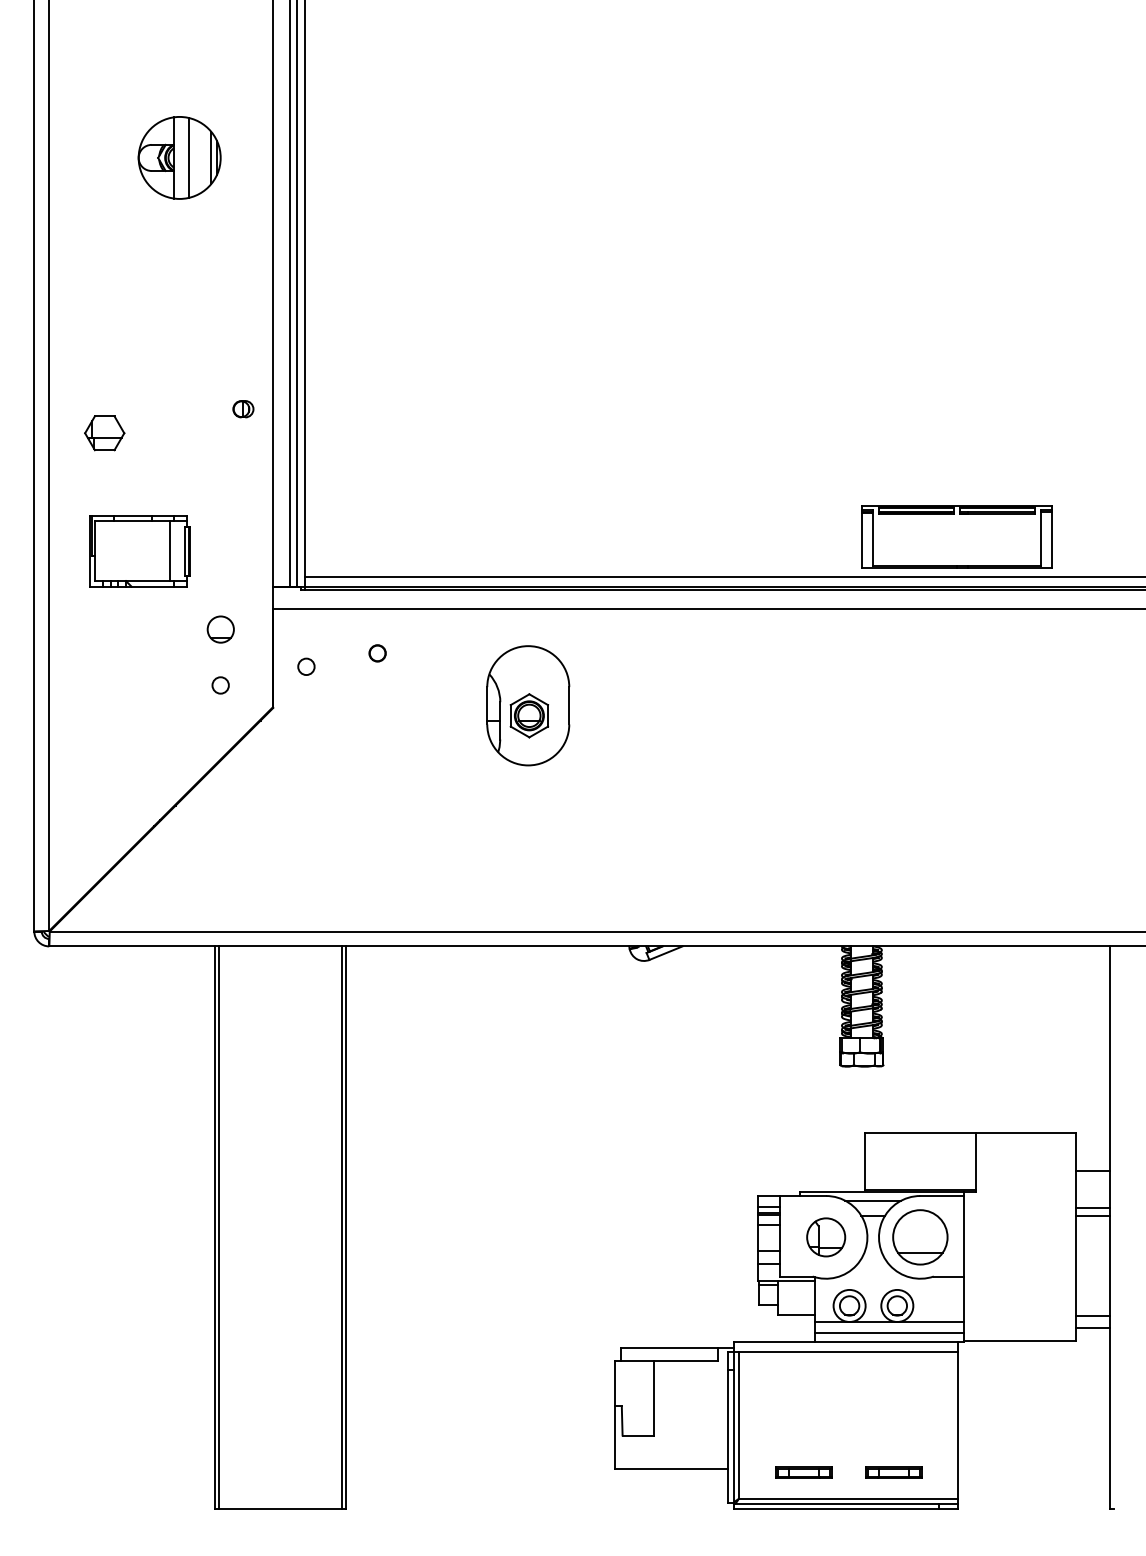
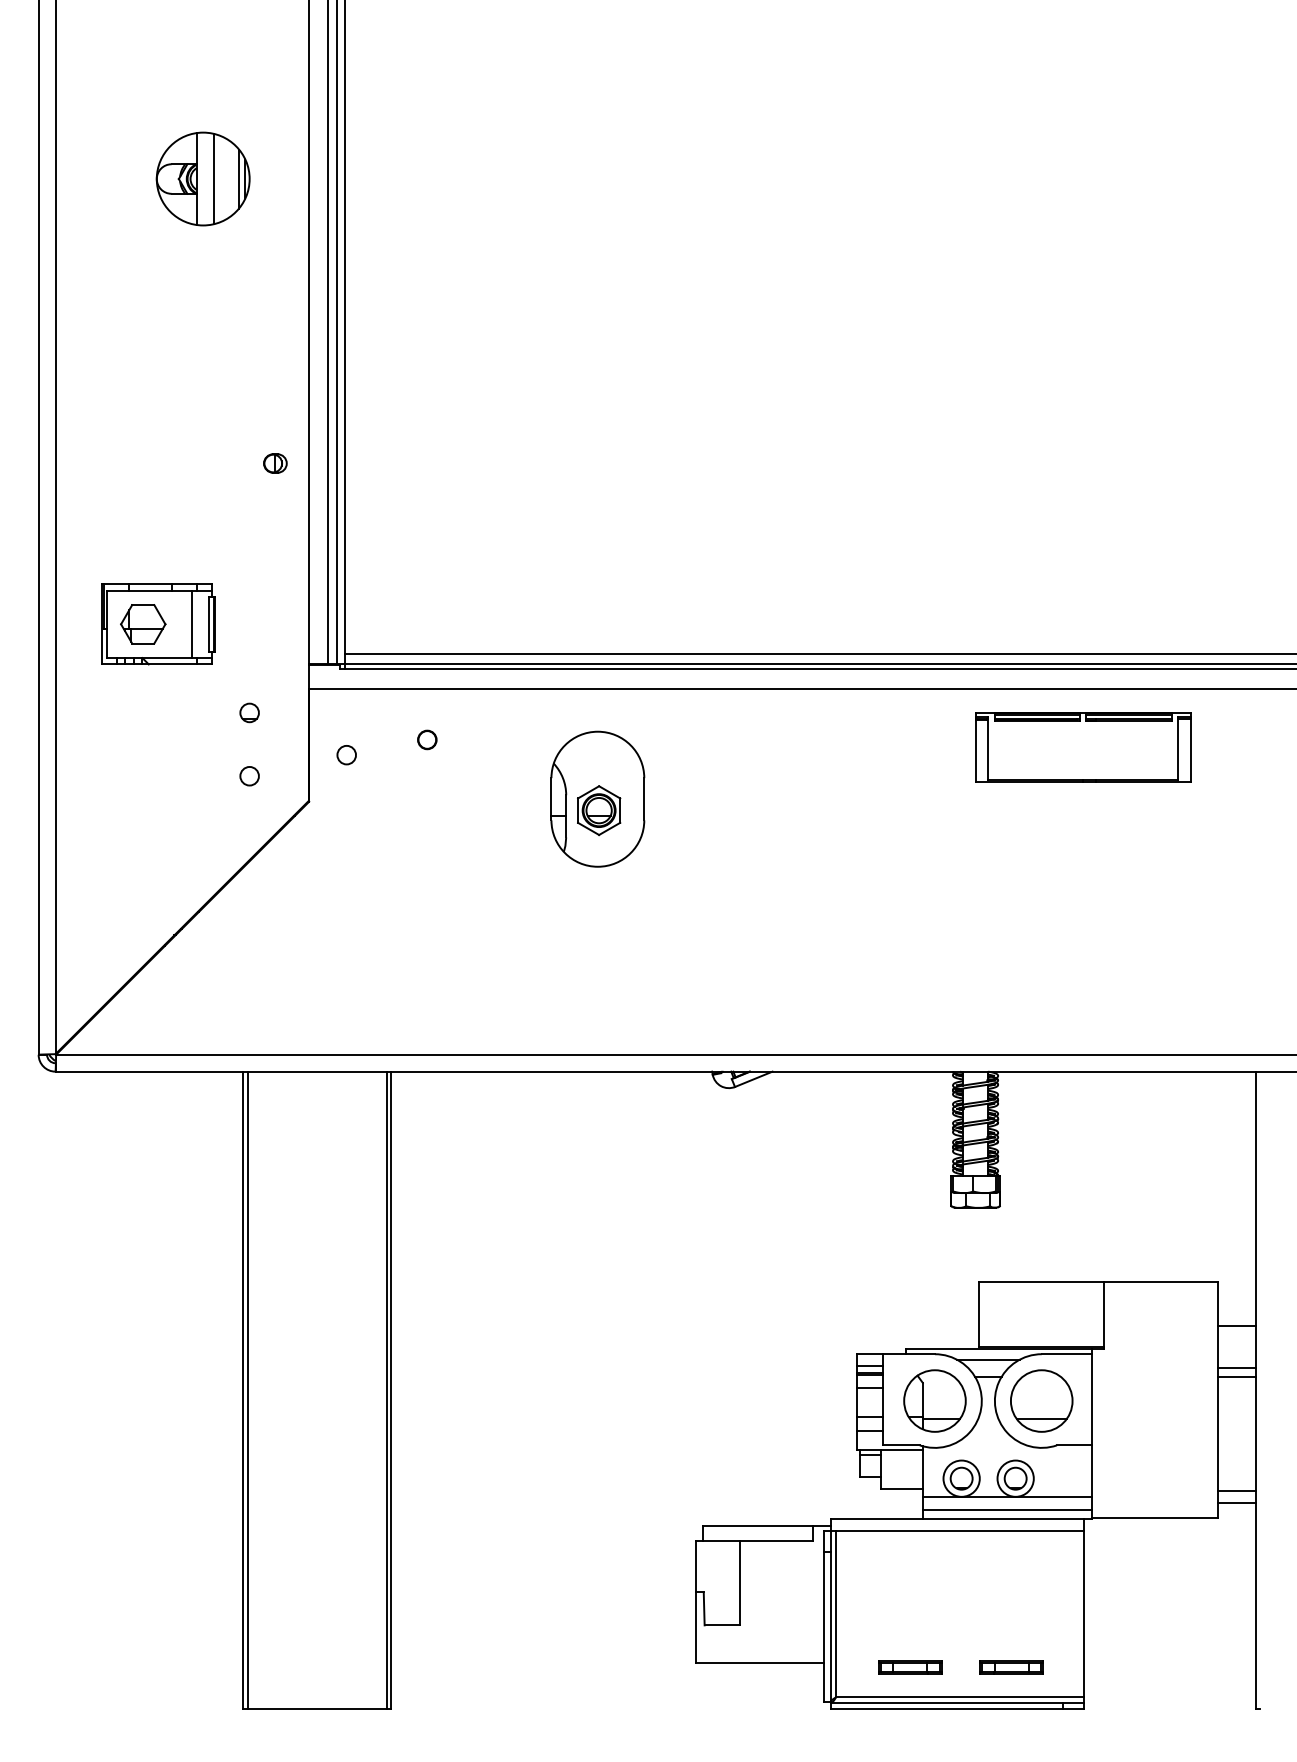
part: (104, 433) -> (143, 624), moved
part: (956, 536) -> (1082, 746), moved
circle: (220, 629) -> (249, 712), size x0.62
part: (826, 1237) -> (935, 1401), size x1.43

